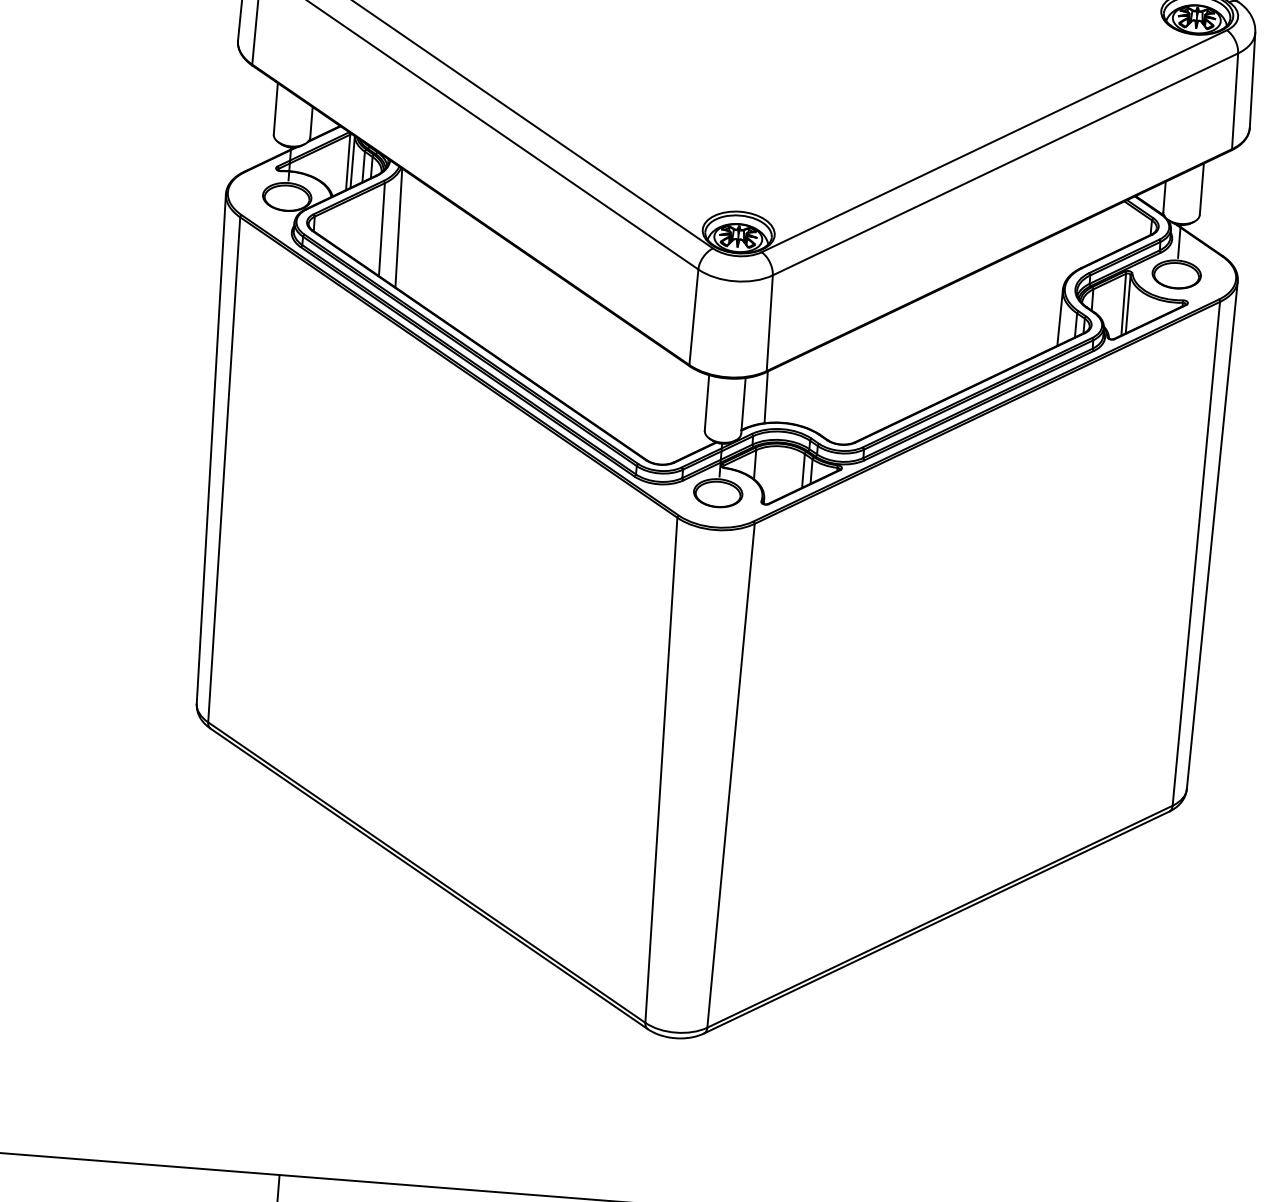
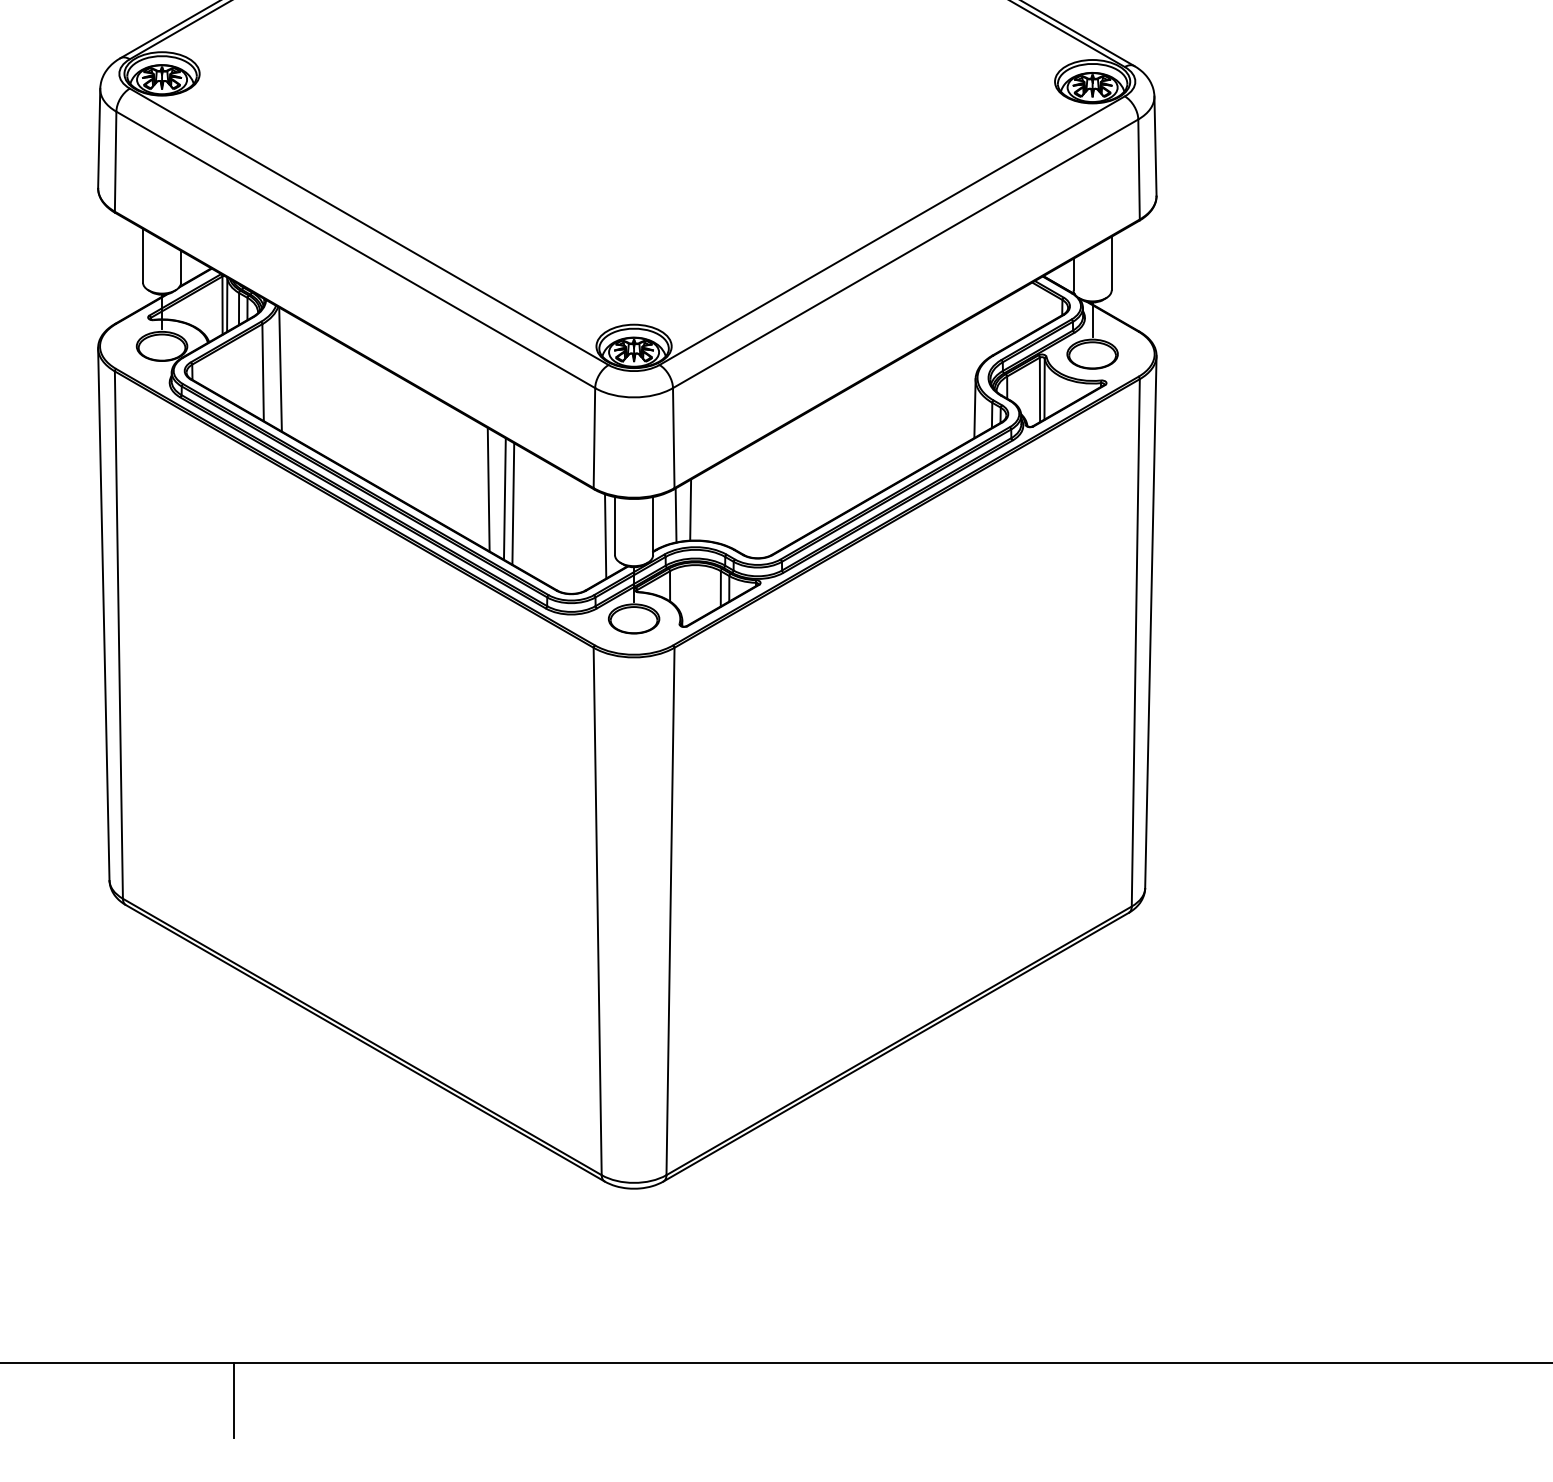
line: (588, 358) -> (488, 489), added
line: (603, 368) -> (504, 498), added
line: (611, 373) -> (513, 503), added
line: (780, 392) -> (690, 509), added
line: (697, 412) -> (605, 536), added

